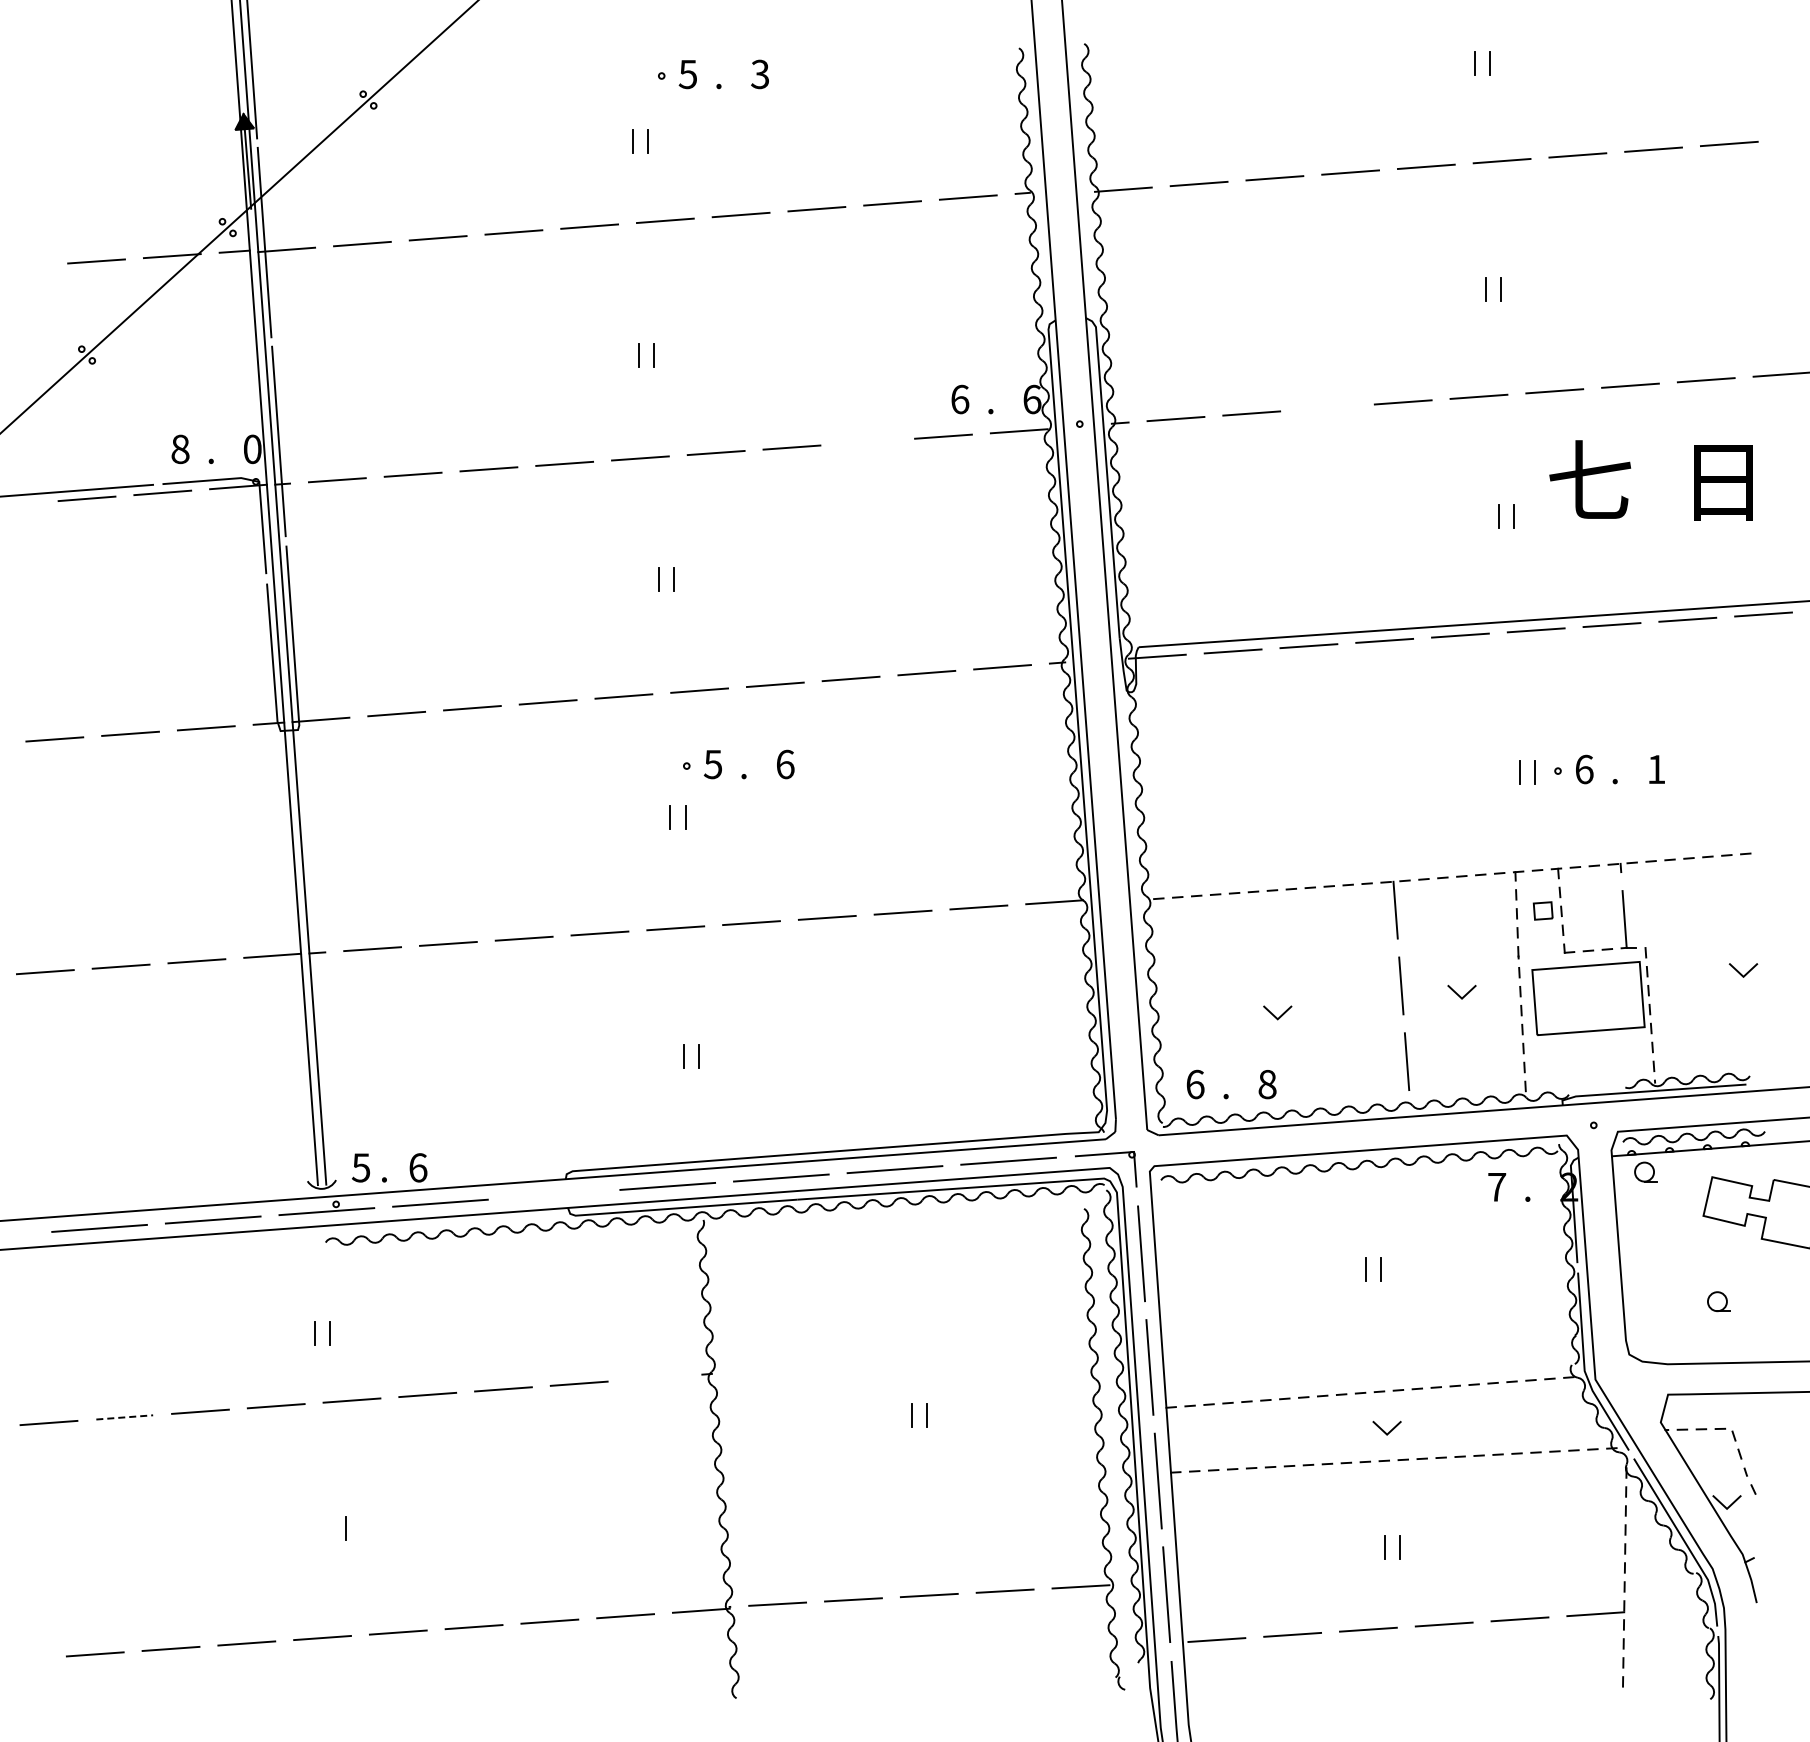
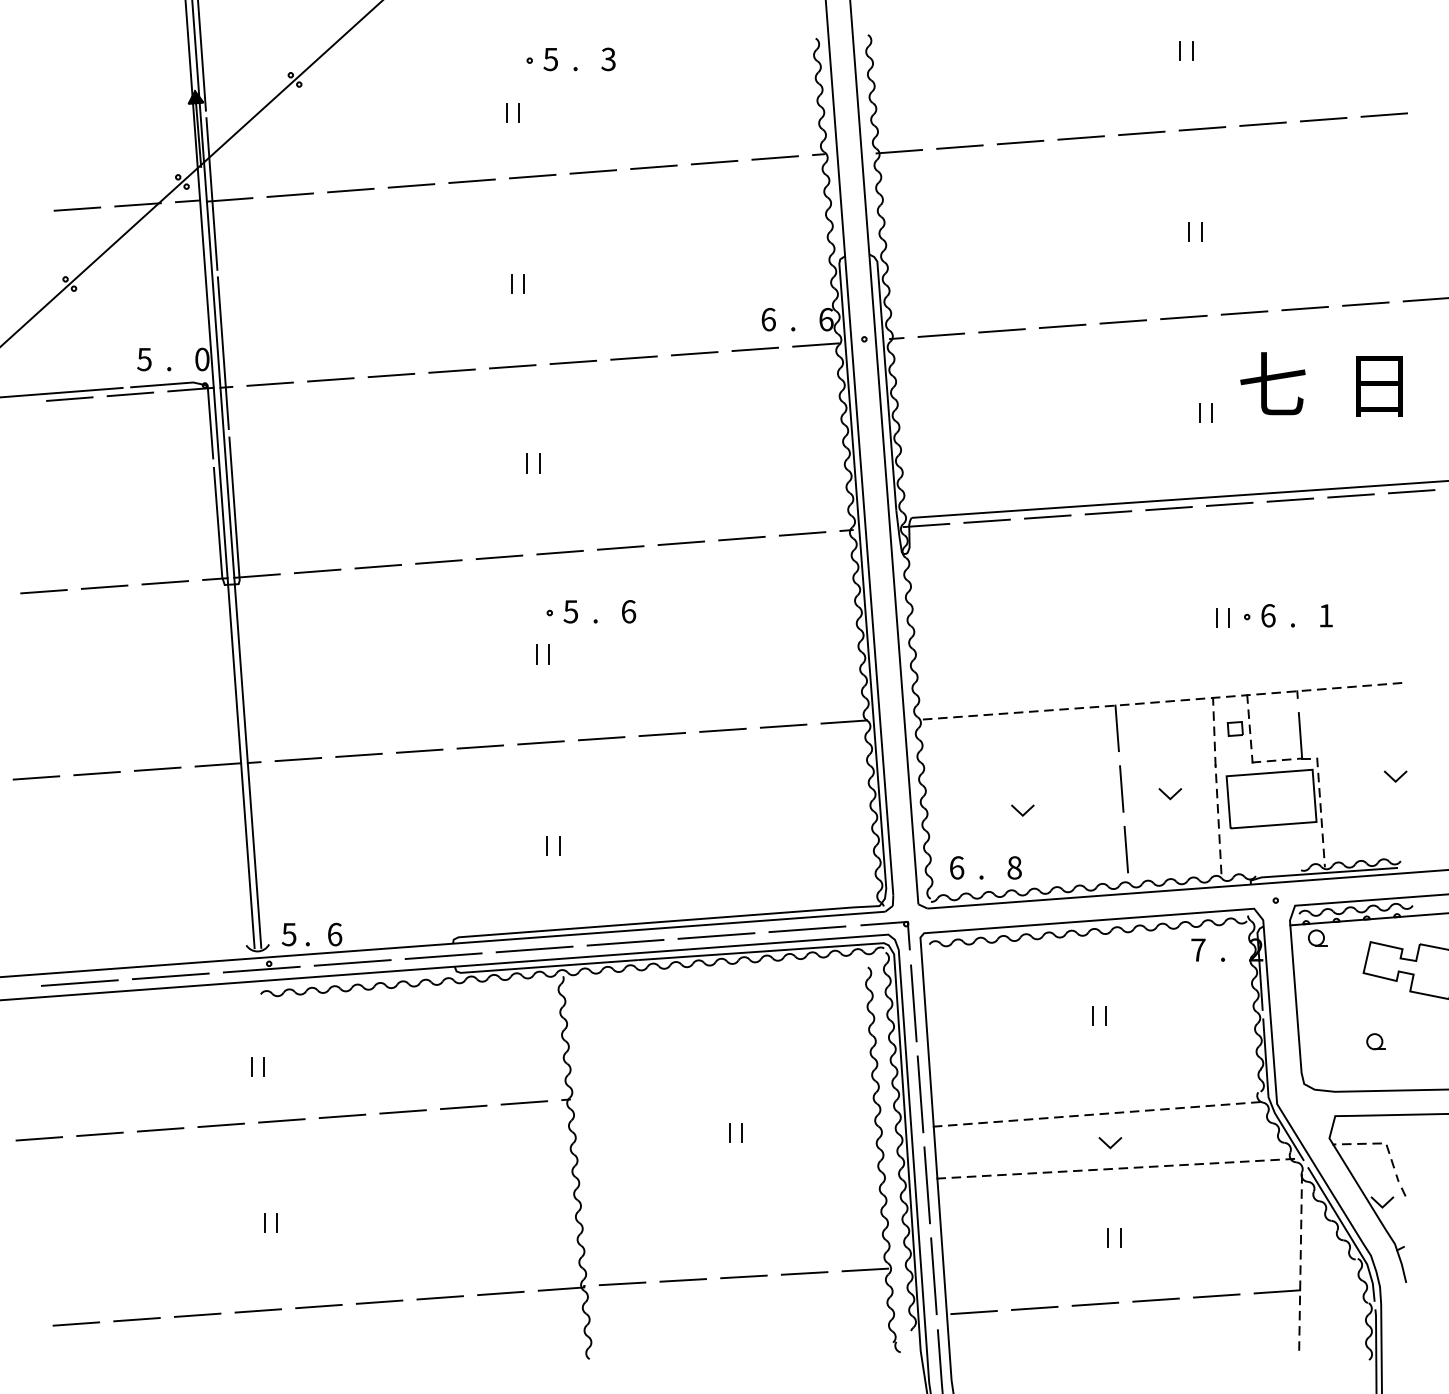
line: (1327, 407) -> (1062, 326), added
line: (867, 442) -> (694, 354), added
text: (180, 448) -> (144, 358), 8 -> 5
line: (553, 1194) -> (443, 955), added
line: (654, 1378) -> (523, 1103), added
line: (125, 1417) -> (100, 1134), dashed -> solid
line: (330, 1528) -> (264, 1223), added

